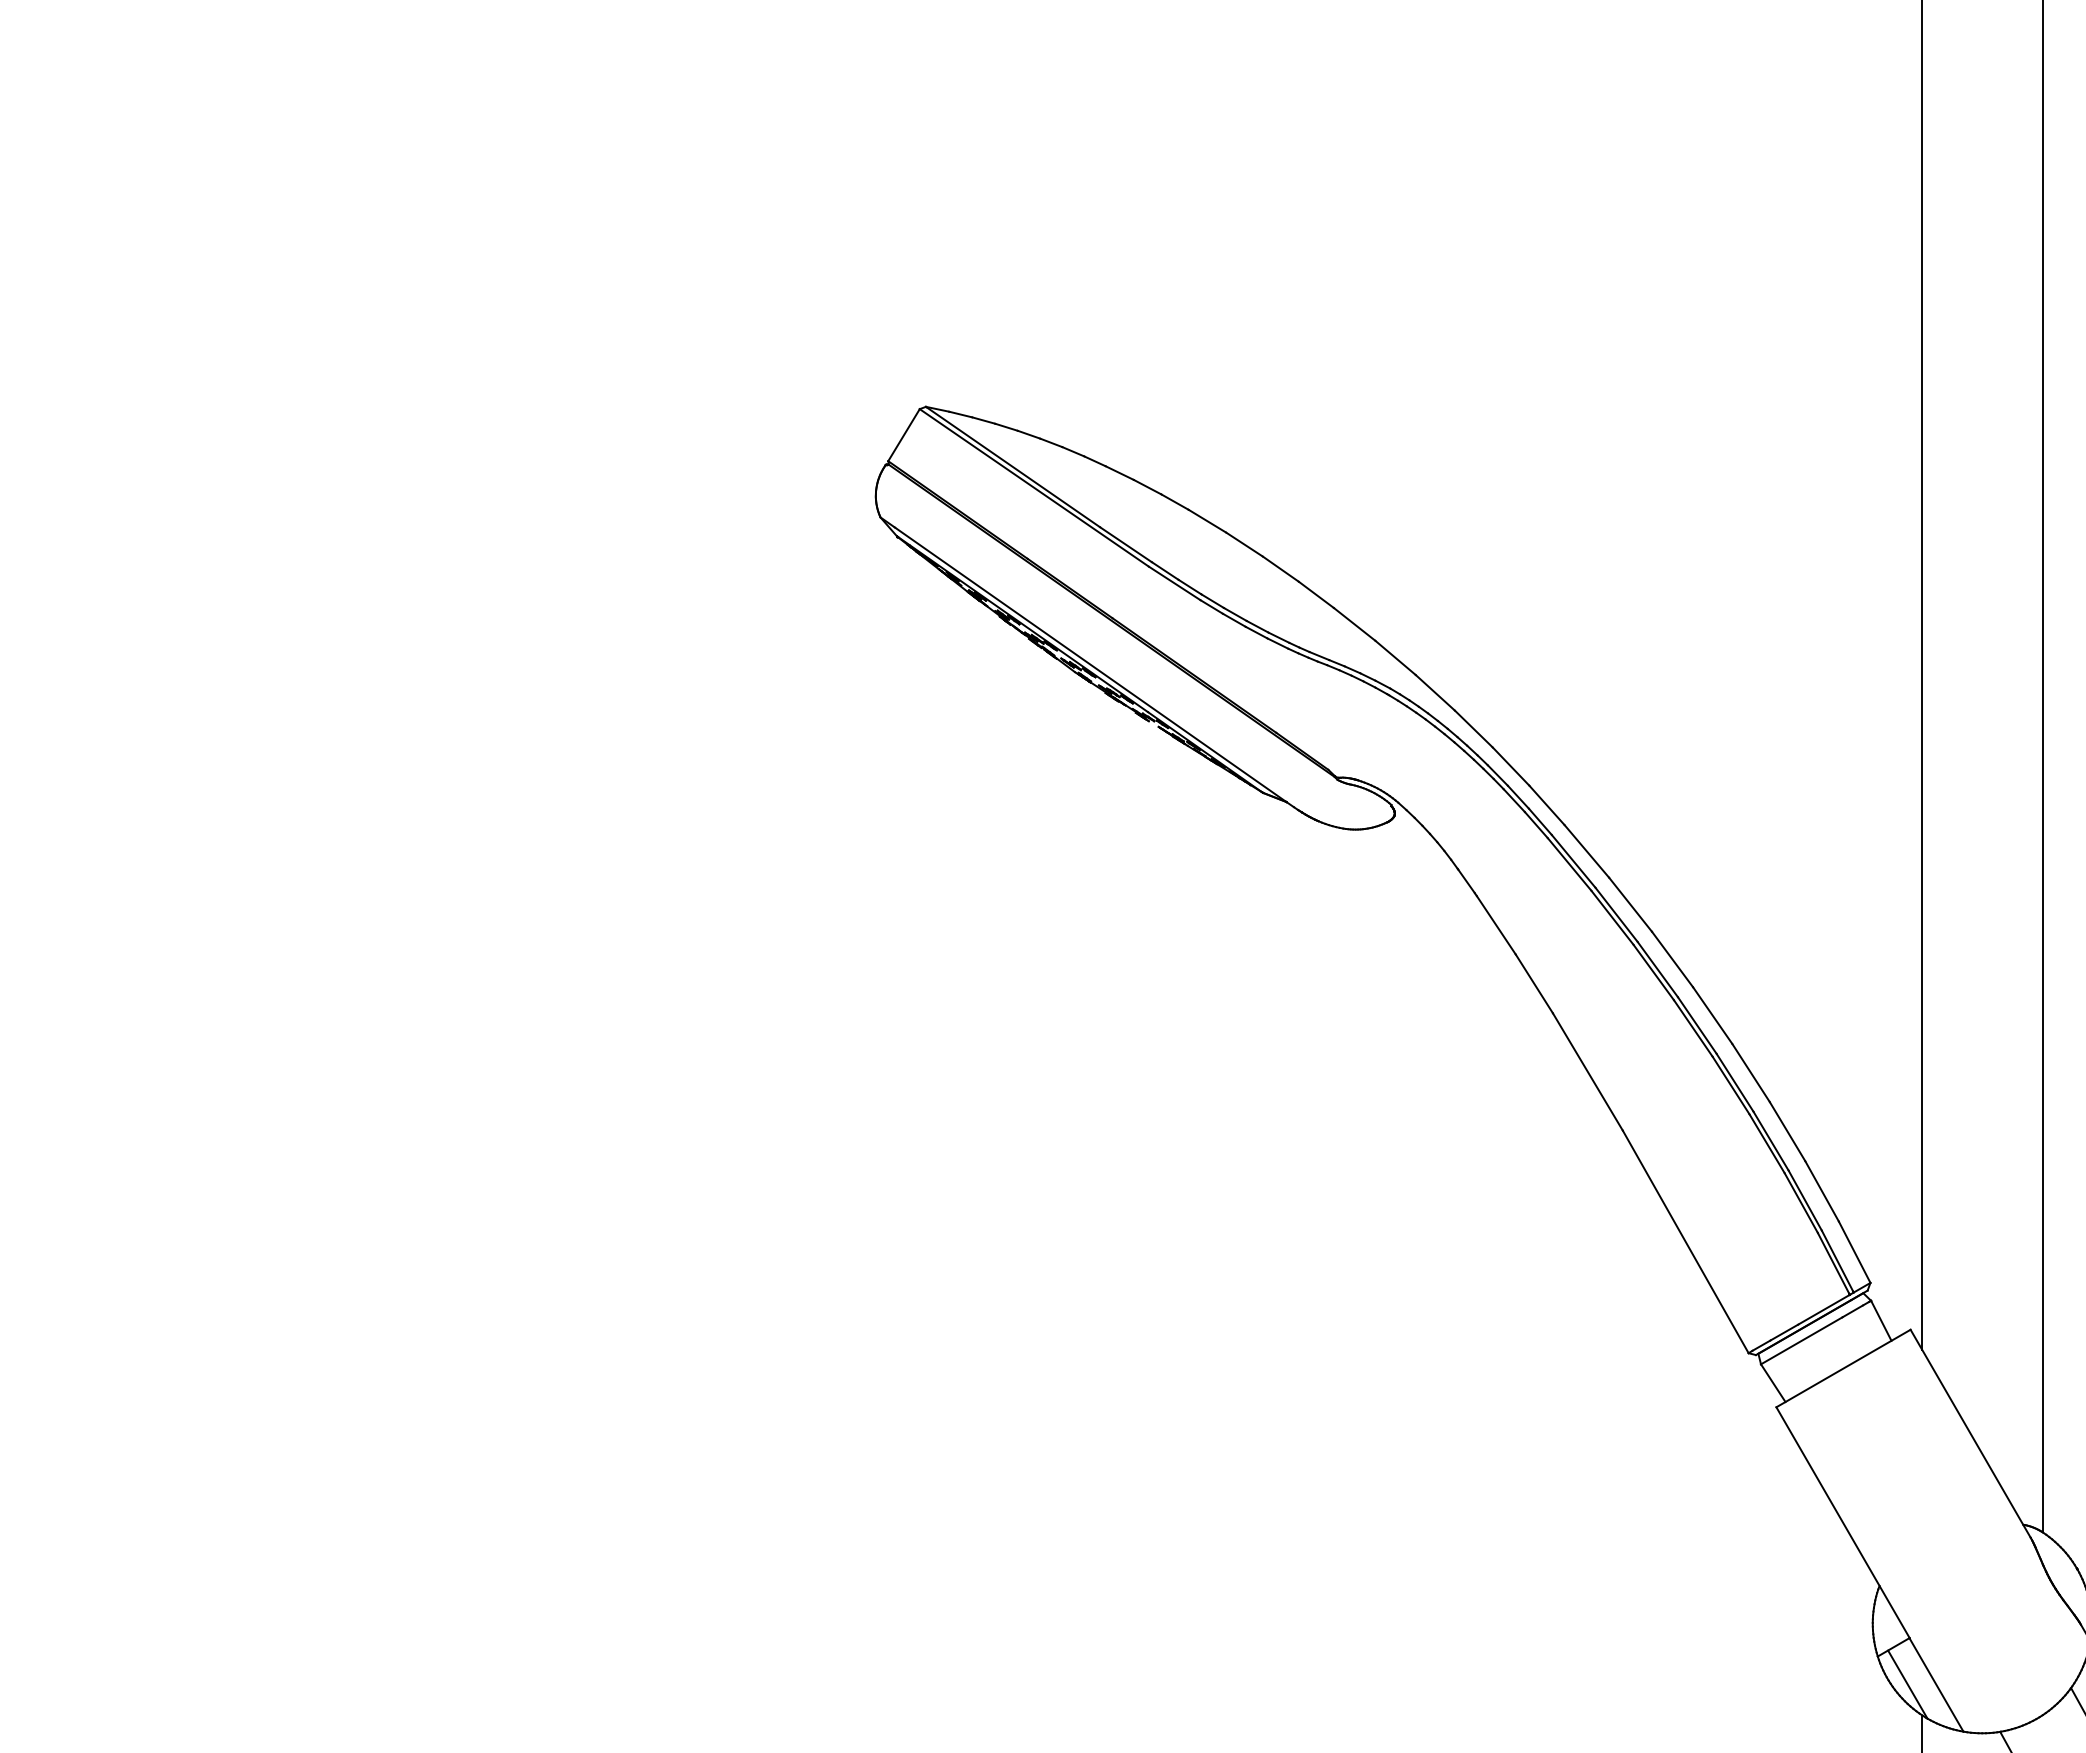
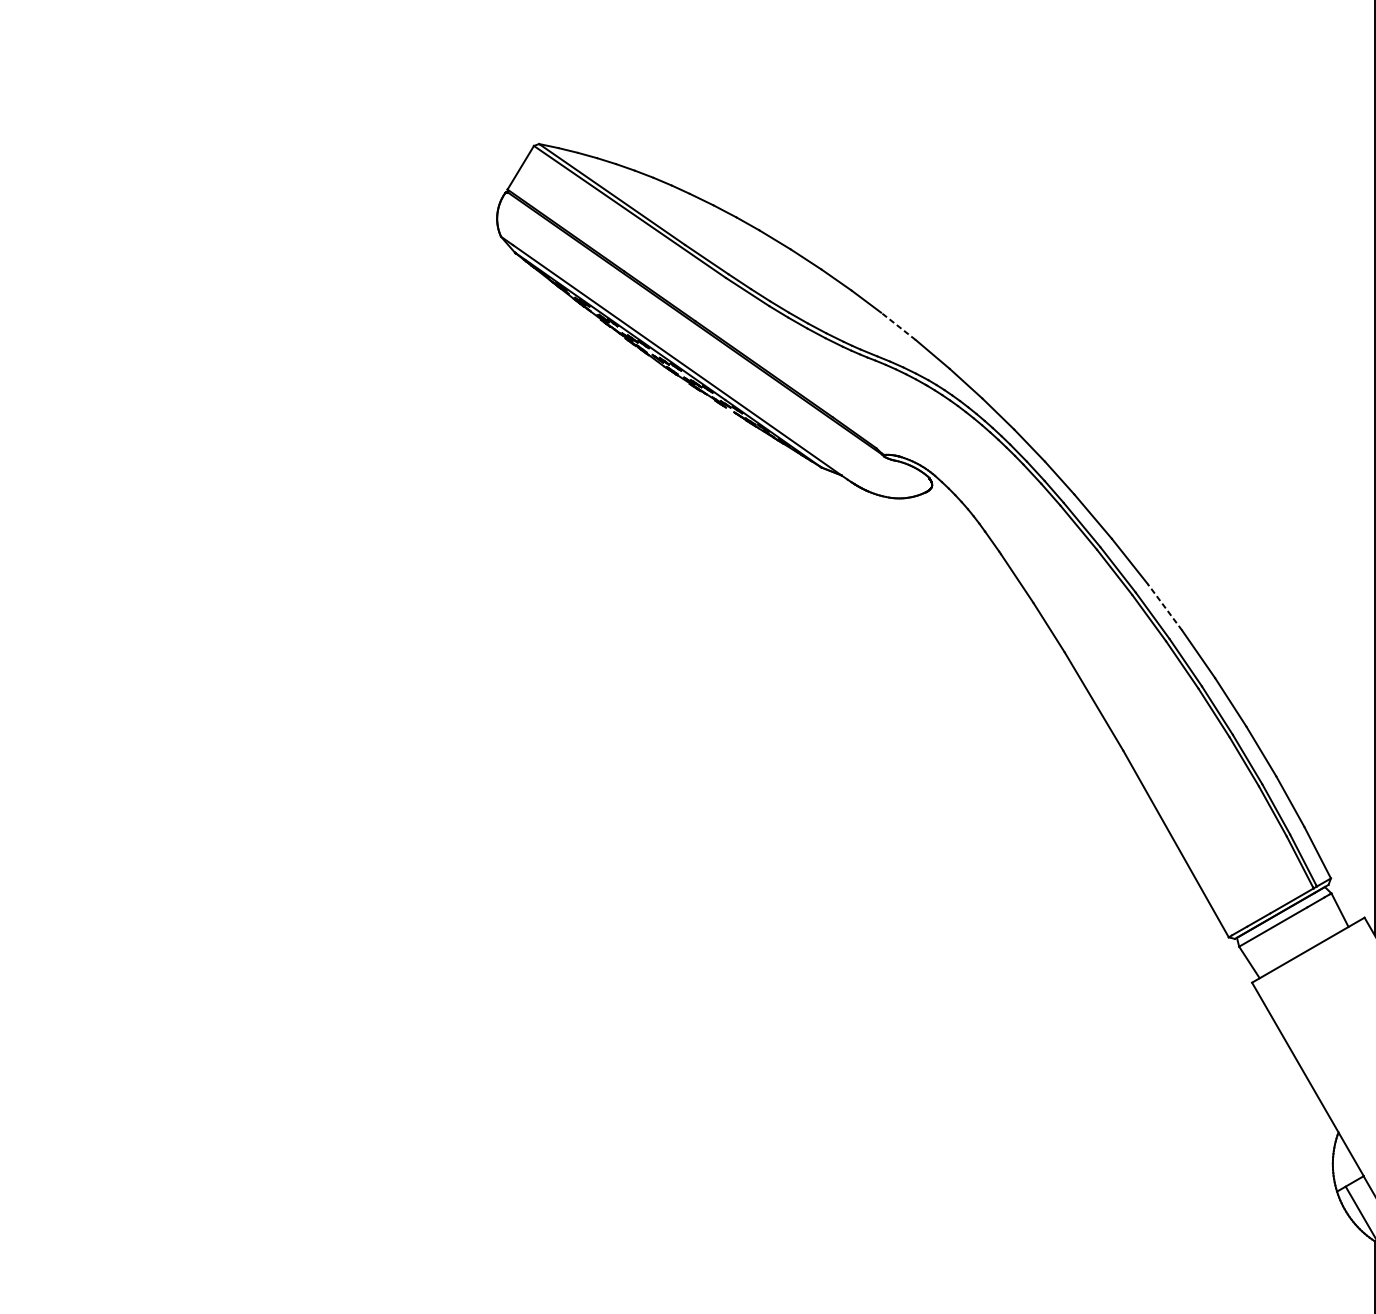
line: (1354, 624) -> (898, 326), solid -> dashed
line: (1672, 959) -> (1164, 607), solid -> dashed

